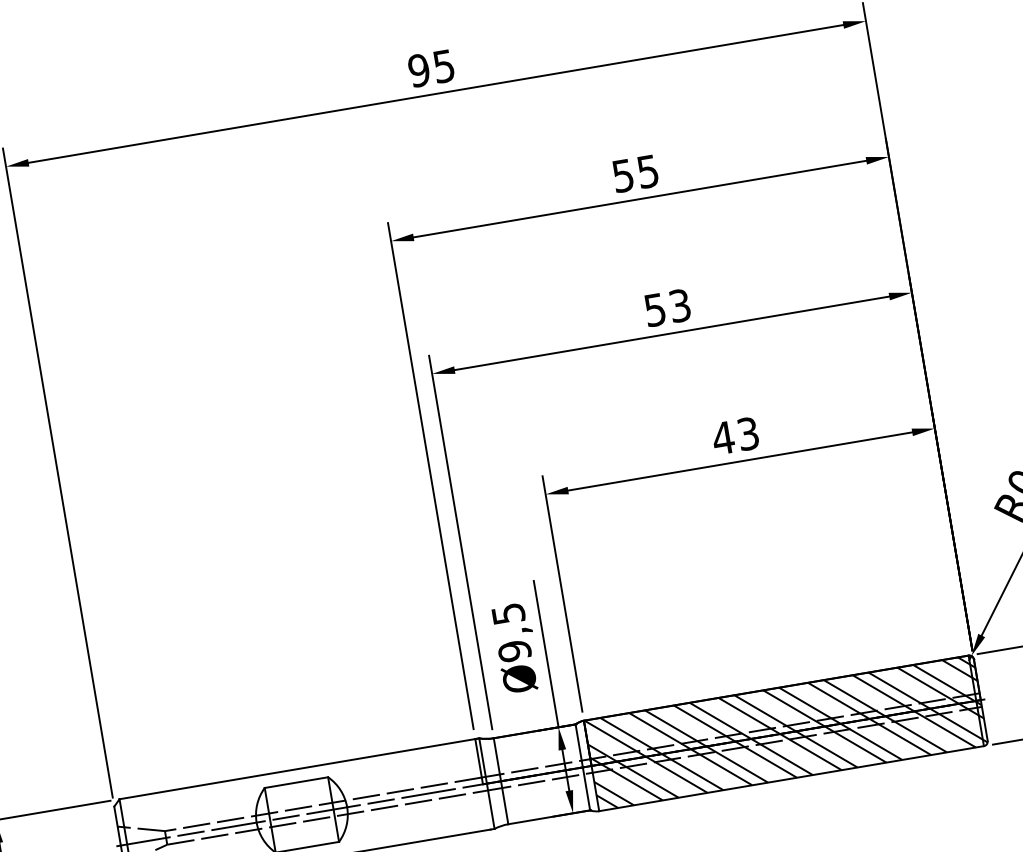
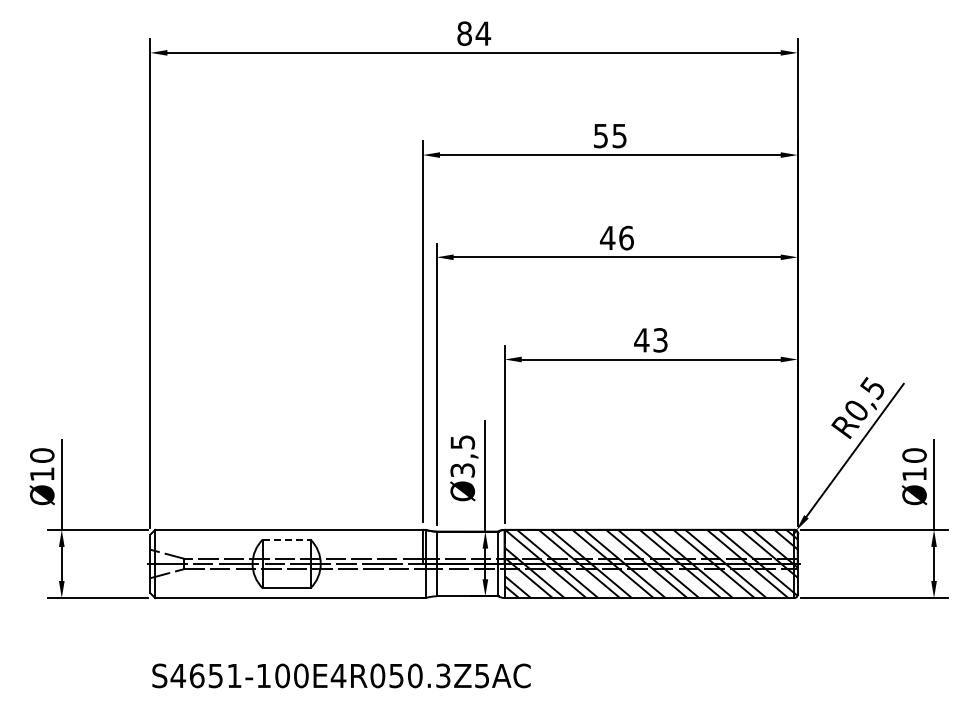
text: (432, 68) -> (474, 33), 95 -> 84
text: (666, 307) -> (616, 237), 53 -> 46
text: (514, 651) -> (462, 470), Ø9,5 -> Ø3,5
line: (296, 782) -> (286, 539), solid -> dashed

